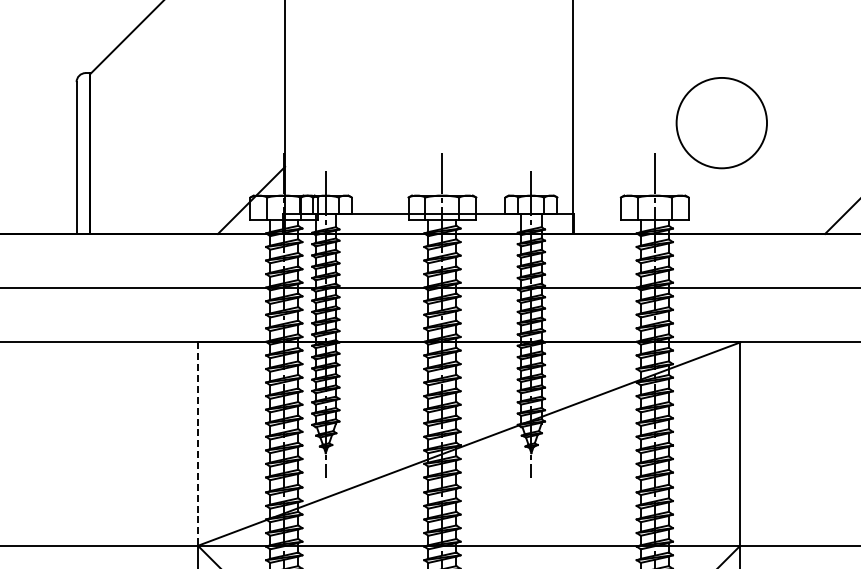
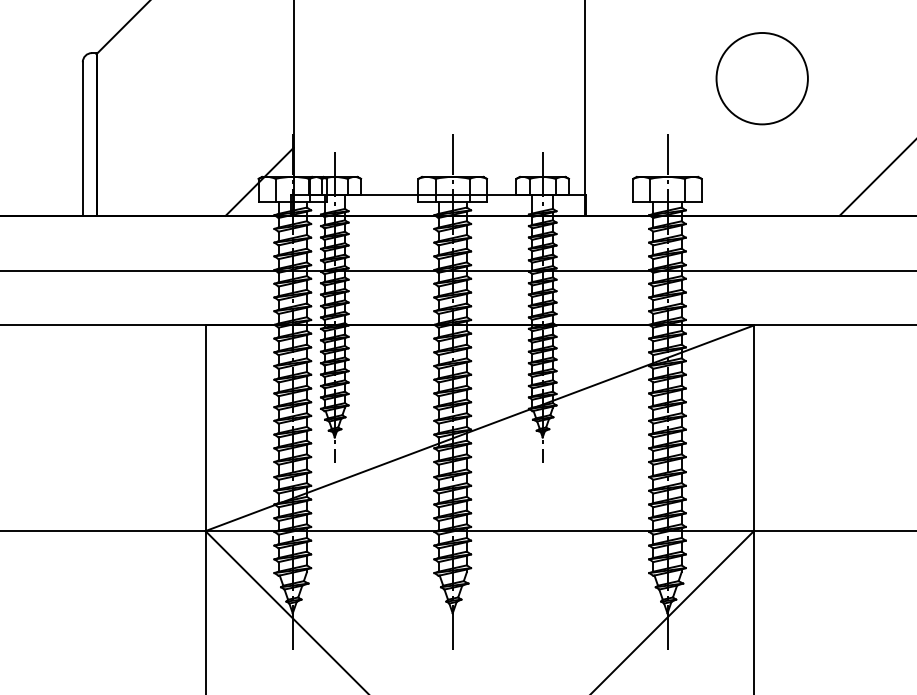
circle: (721, 122) -> (761, 78), moved
line: (197, 444) -> (205, 428), dashed -> solid

